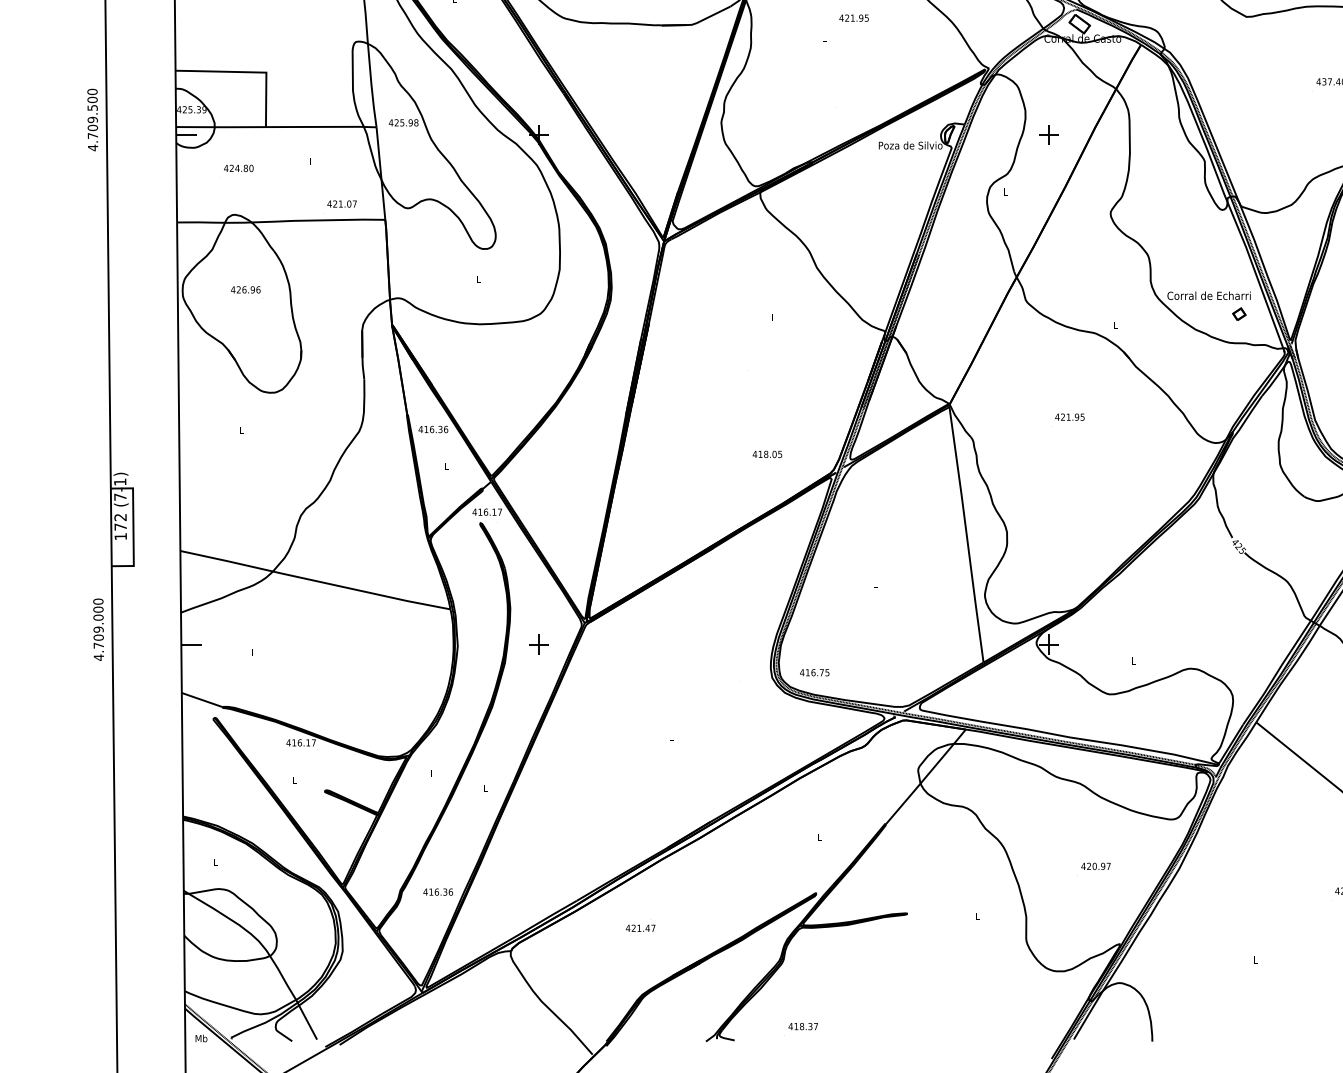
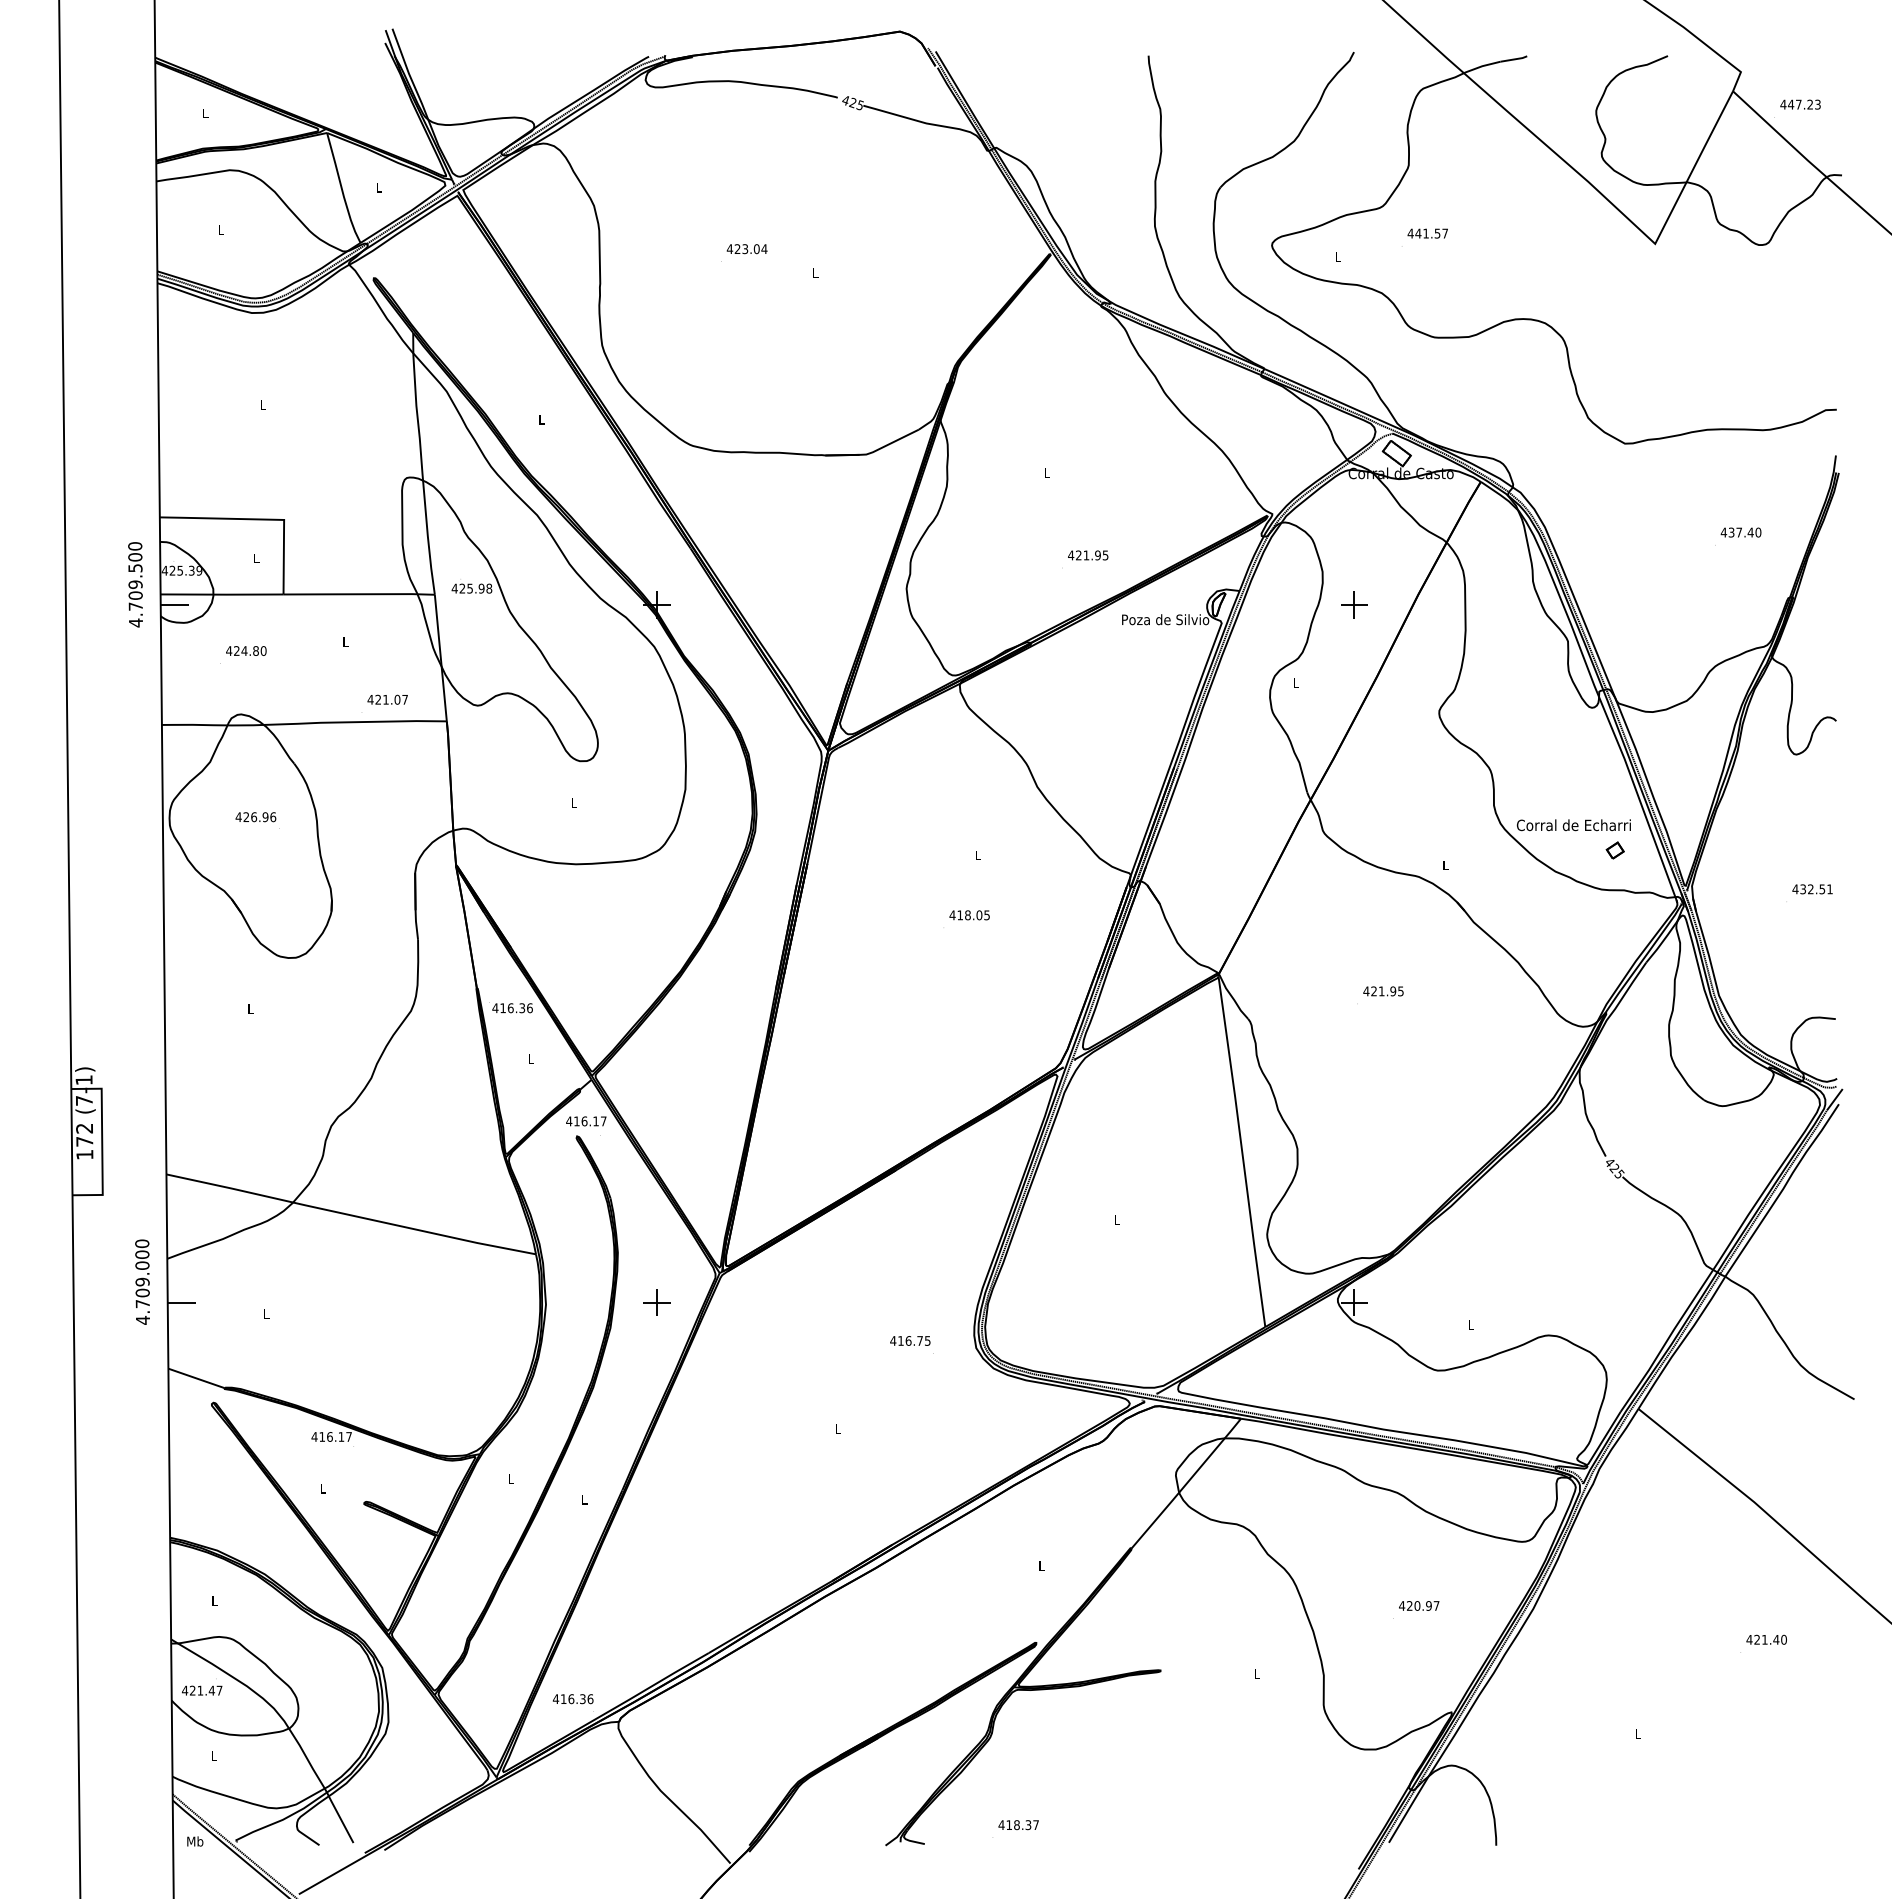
text: (854, 18) -> (1088, 555), moved
text: (92, 119) -> (135, 584), moved
text: (767, 454) -> (969, 915), moved
text: (98, 629) -> (142, 1281), moved
text: (814, 672) -> (910, 1340), moved
text: (438, 892) -> (573, 1699), moved
text: (640, 925) -> (202, 1686), moved

